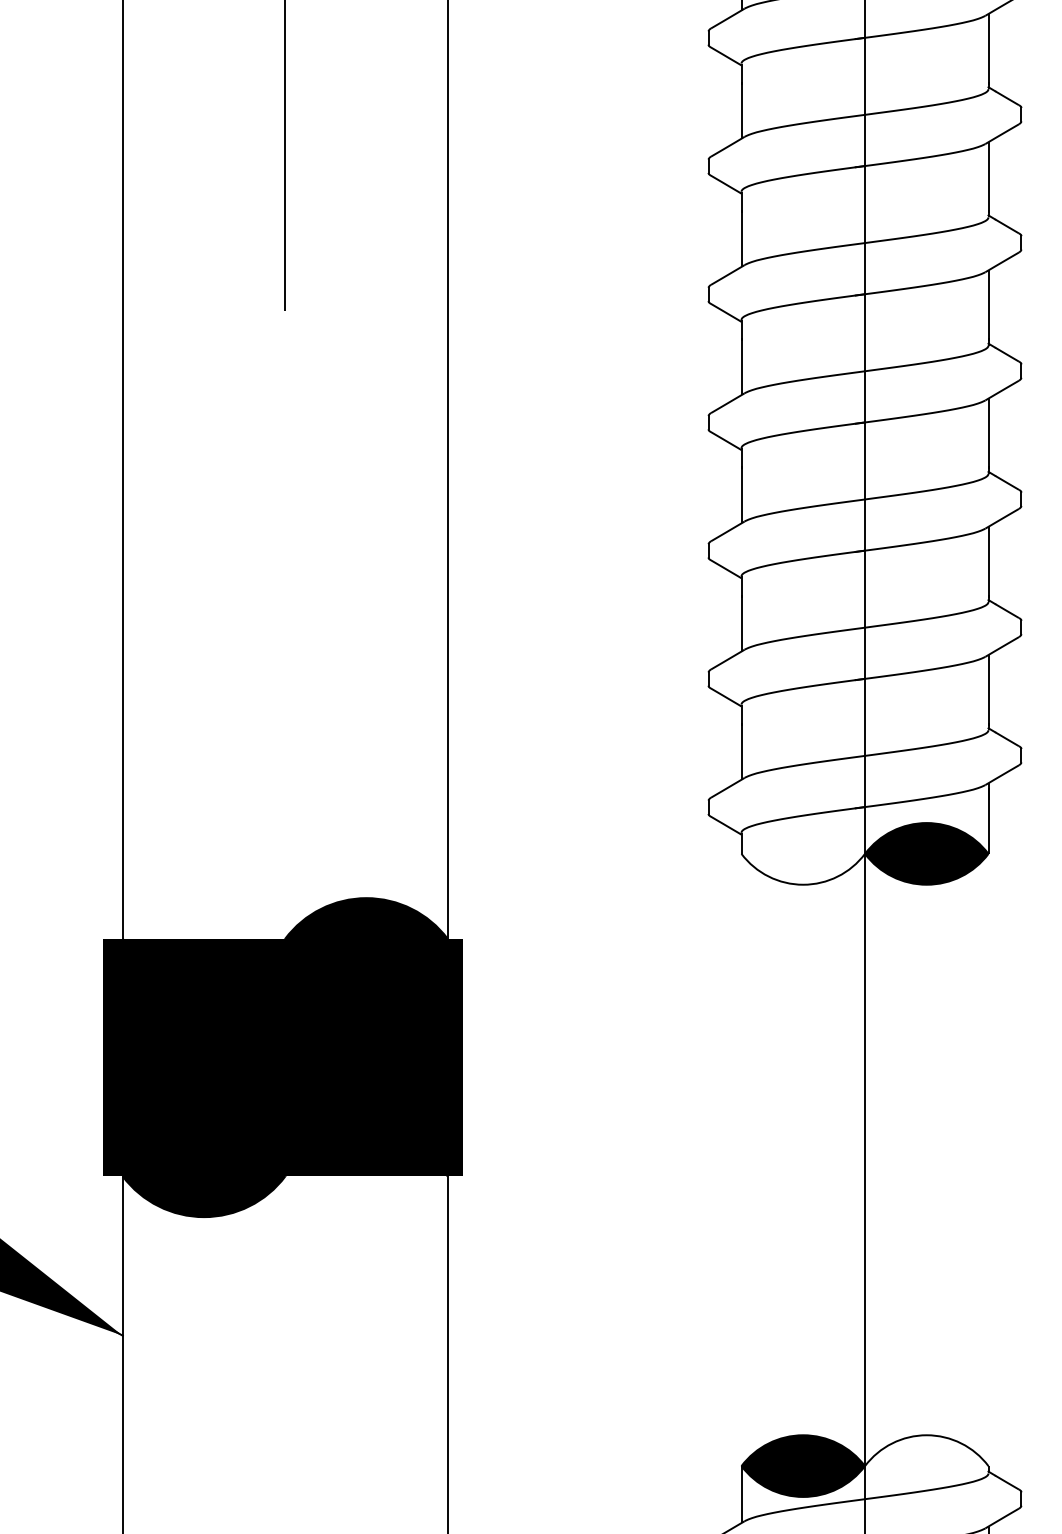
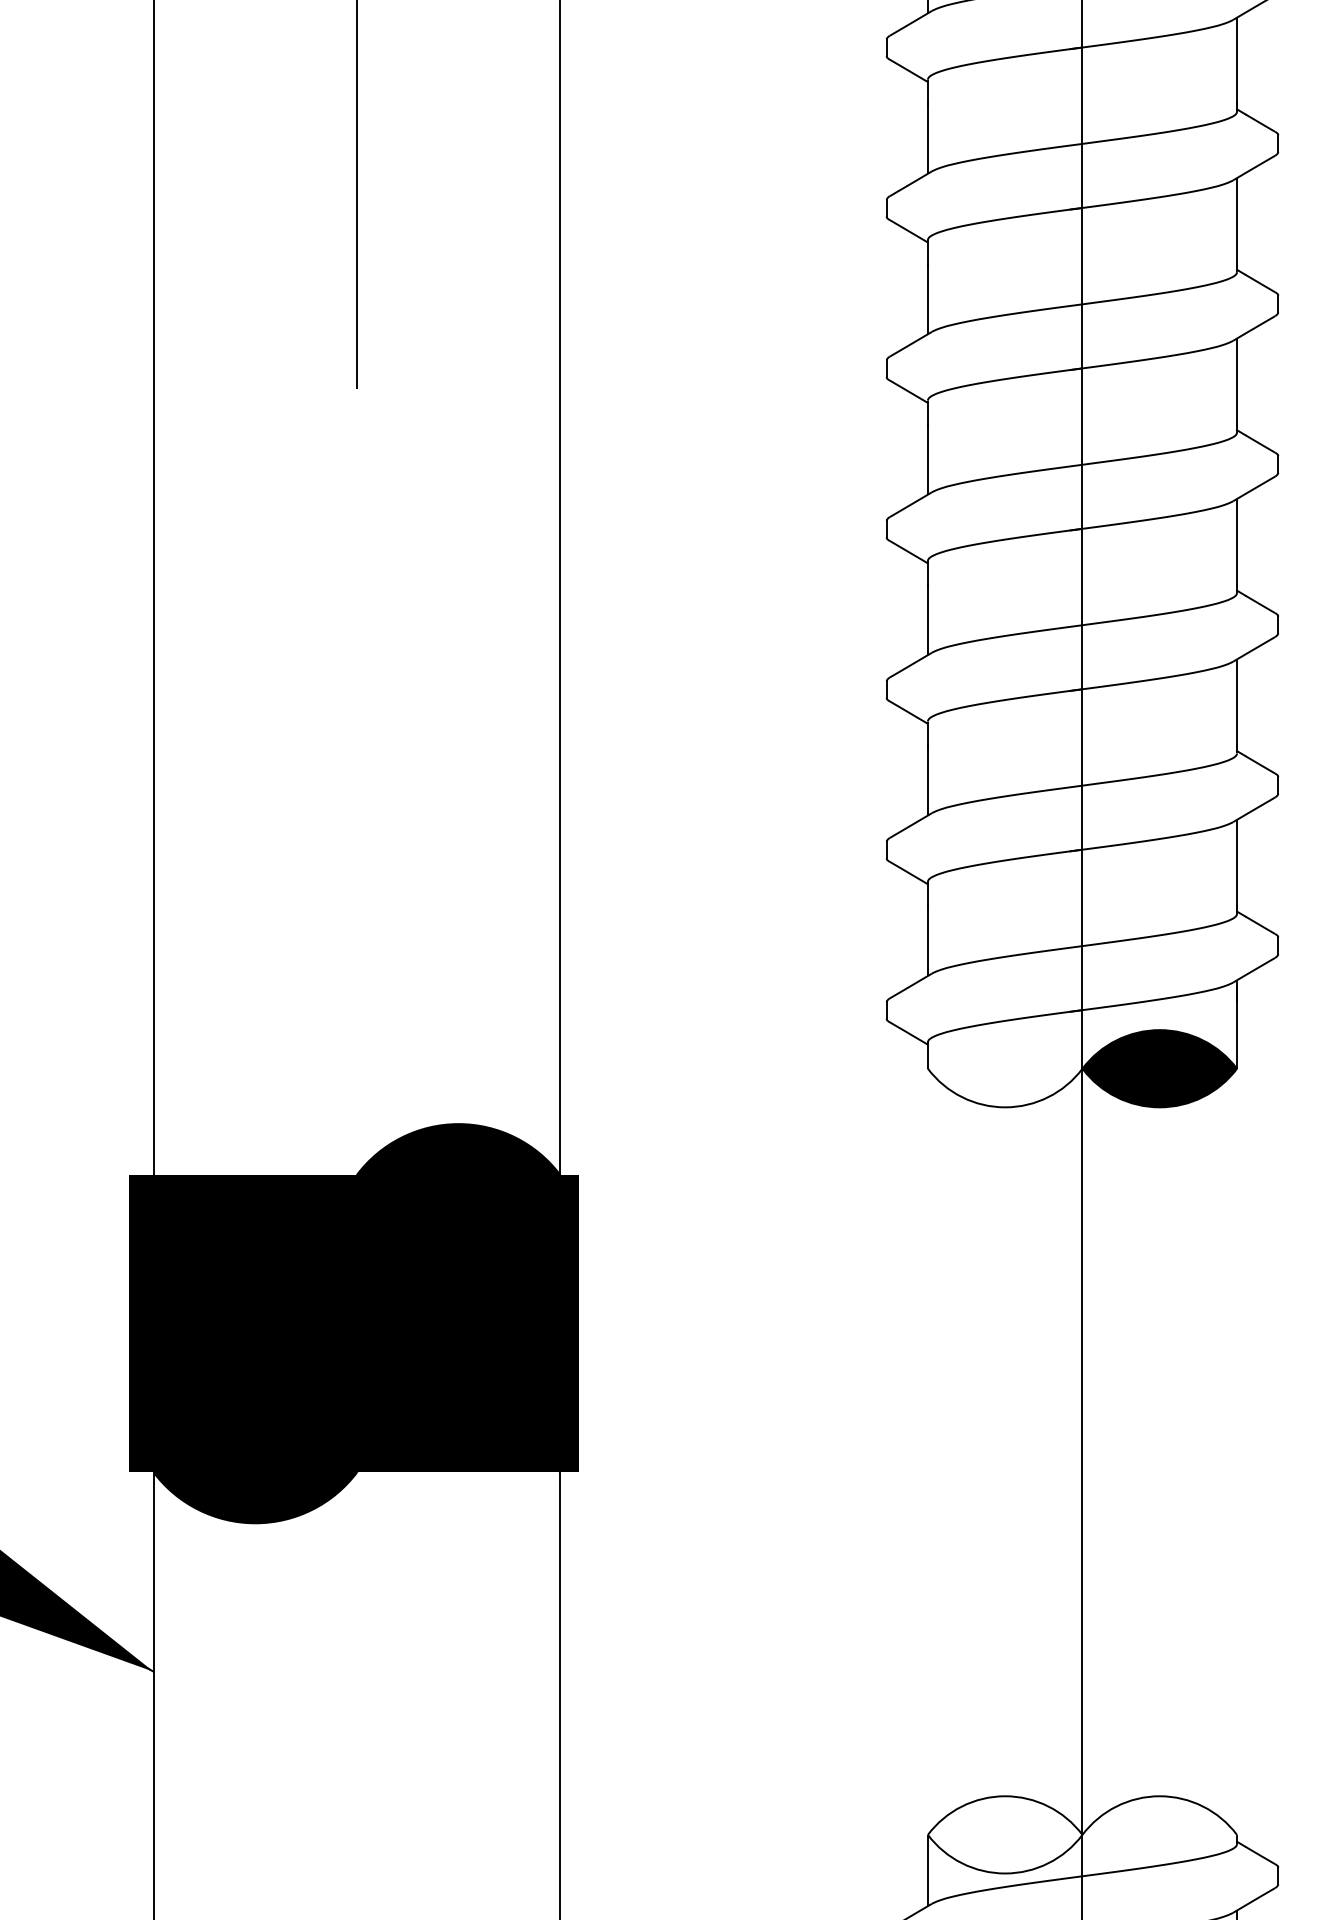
fill: (802, 1465) -> (1004, 1834), removed

